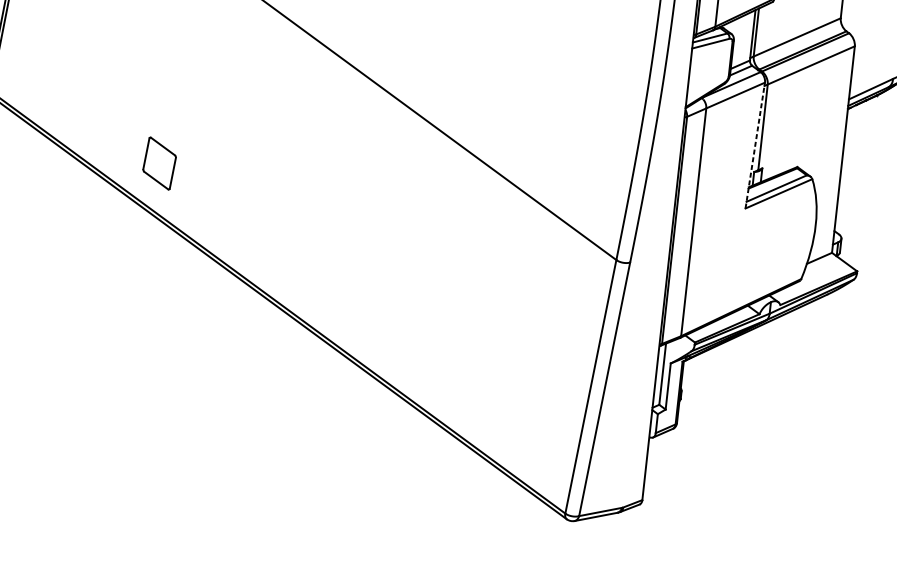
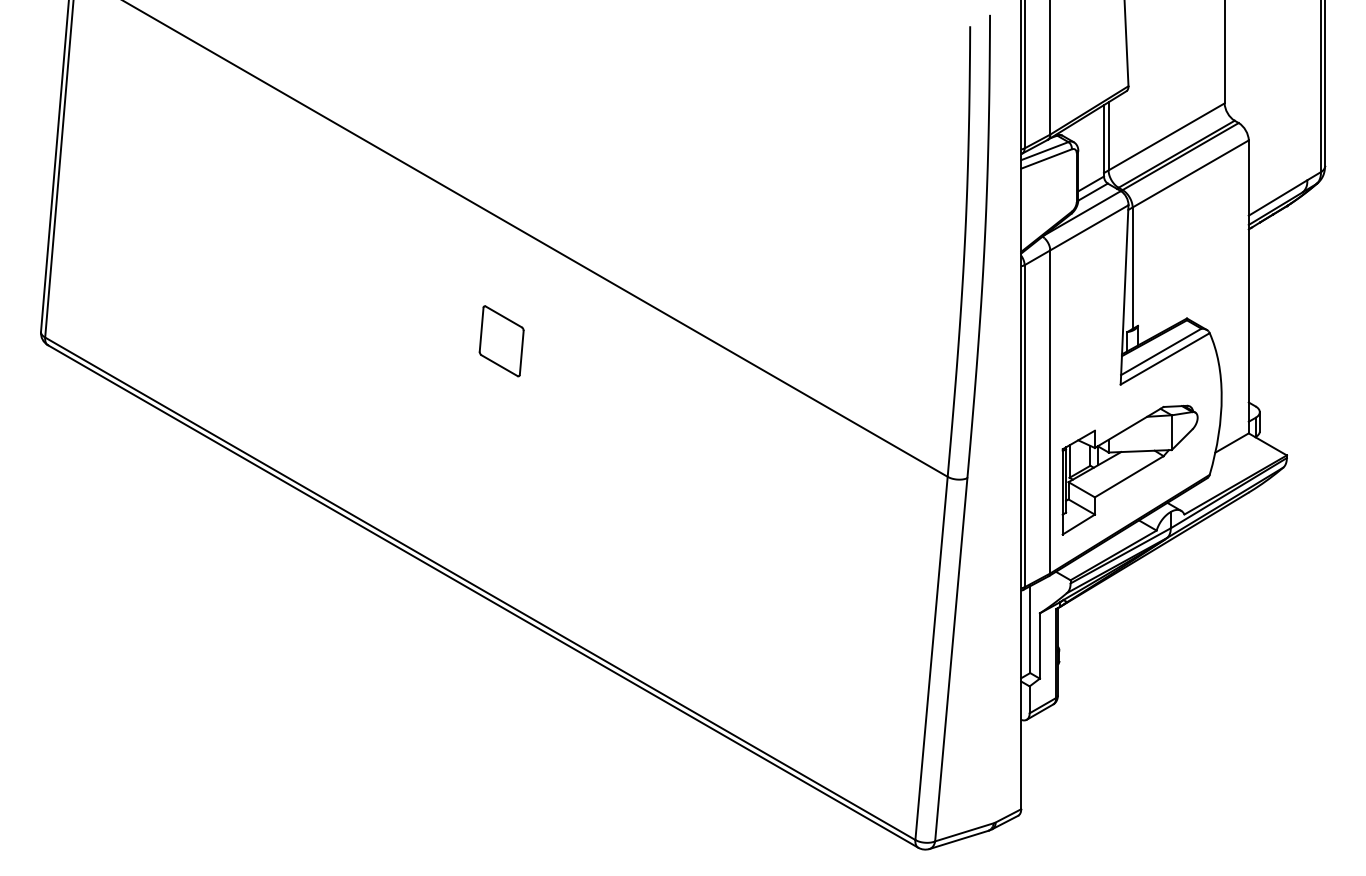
line: (755, 145) -> (1124, 294), dashed -> solid
part: (159, 163) -> (501, 341), moved
part: (745, 269) -> (1129, 469), added

